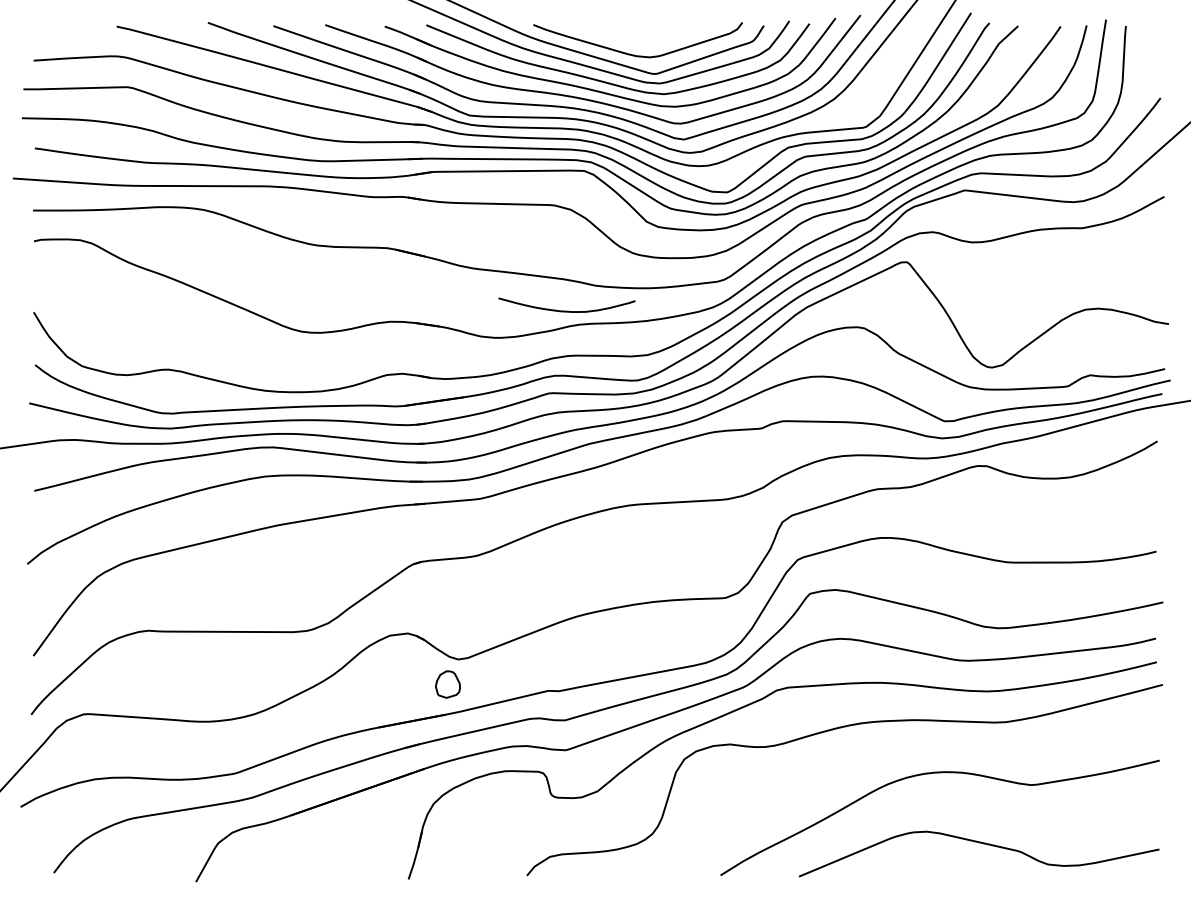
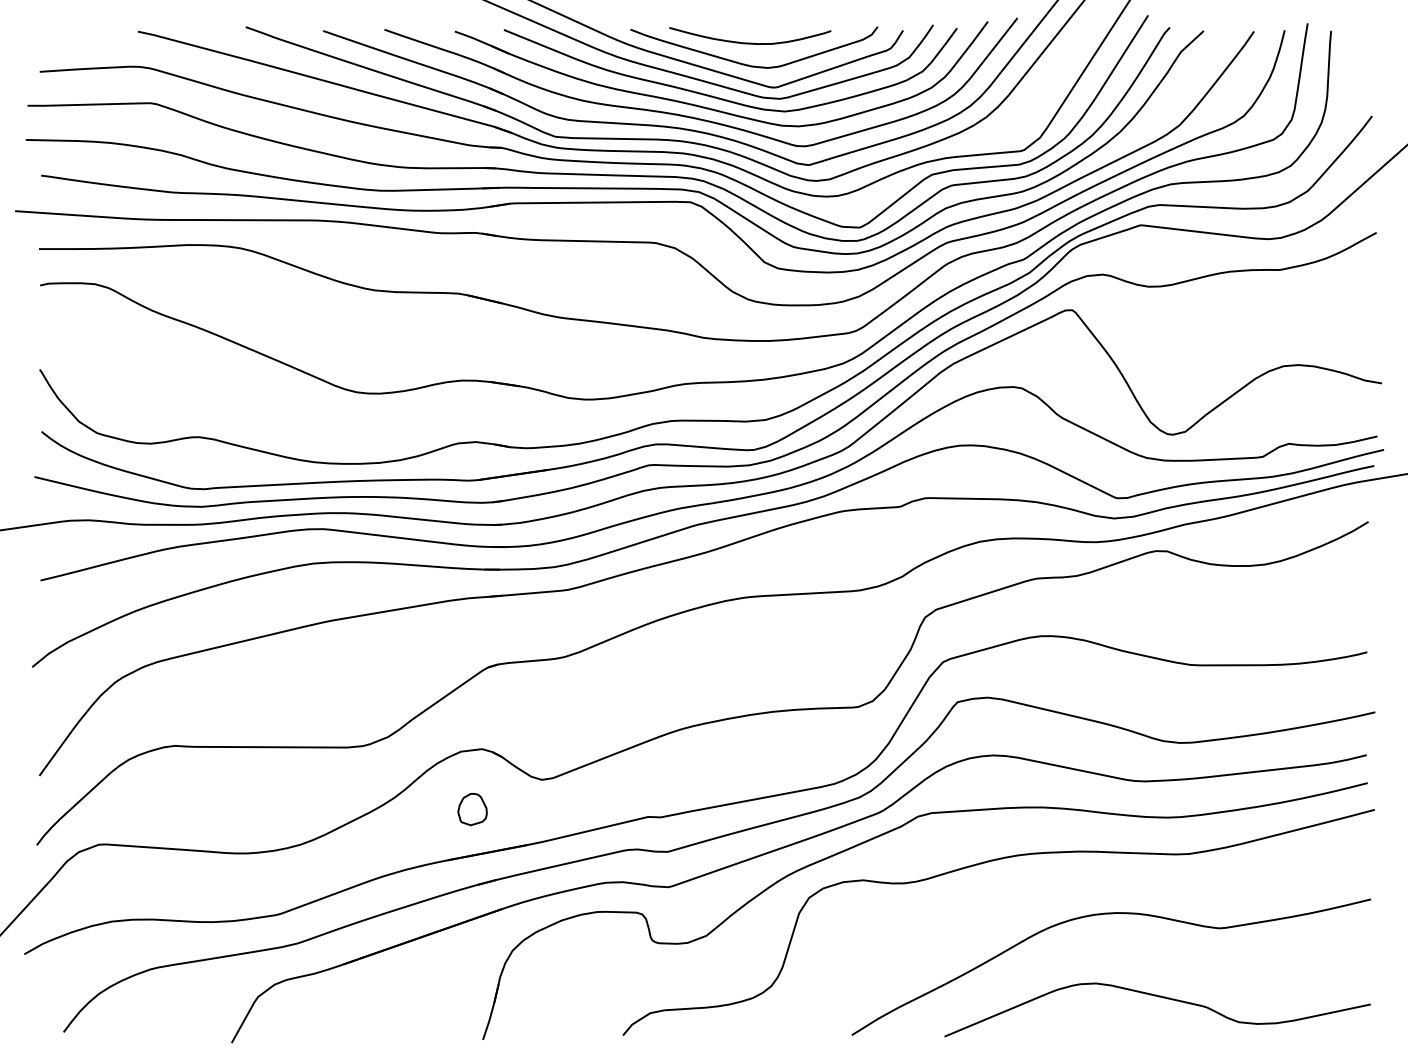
curve: (567, 310) -> (750, 42), moved
part: (447, 684) -> (472, 809), moved

